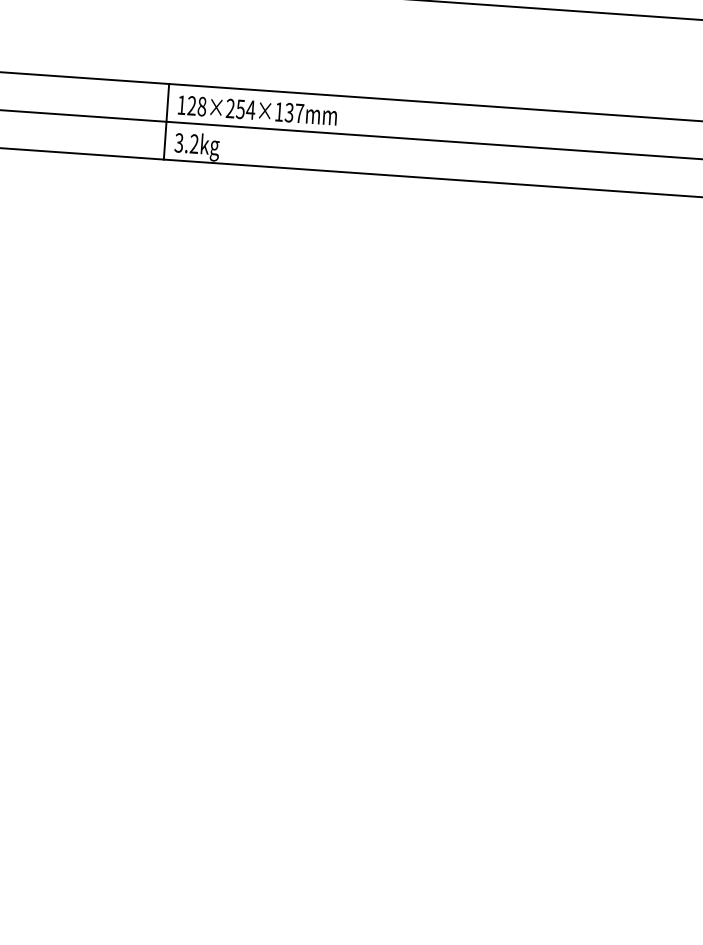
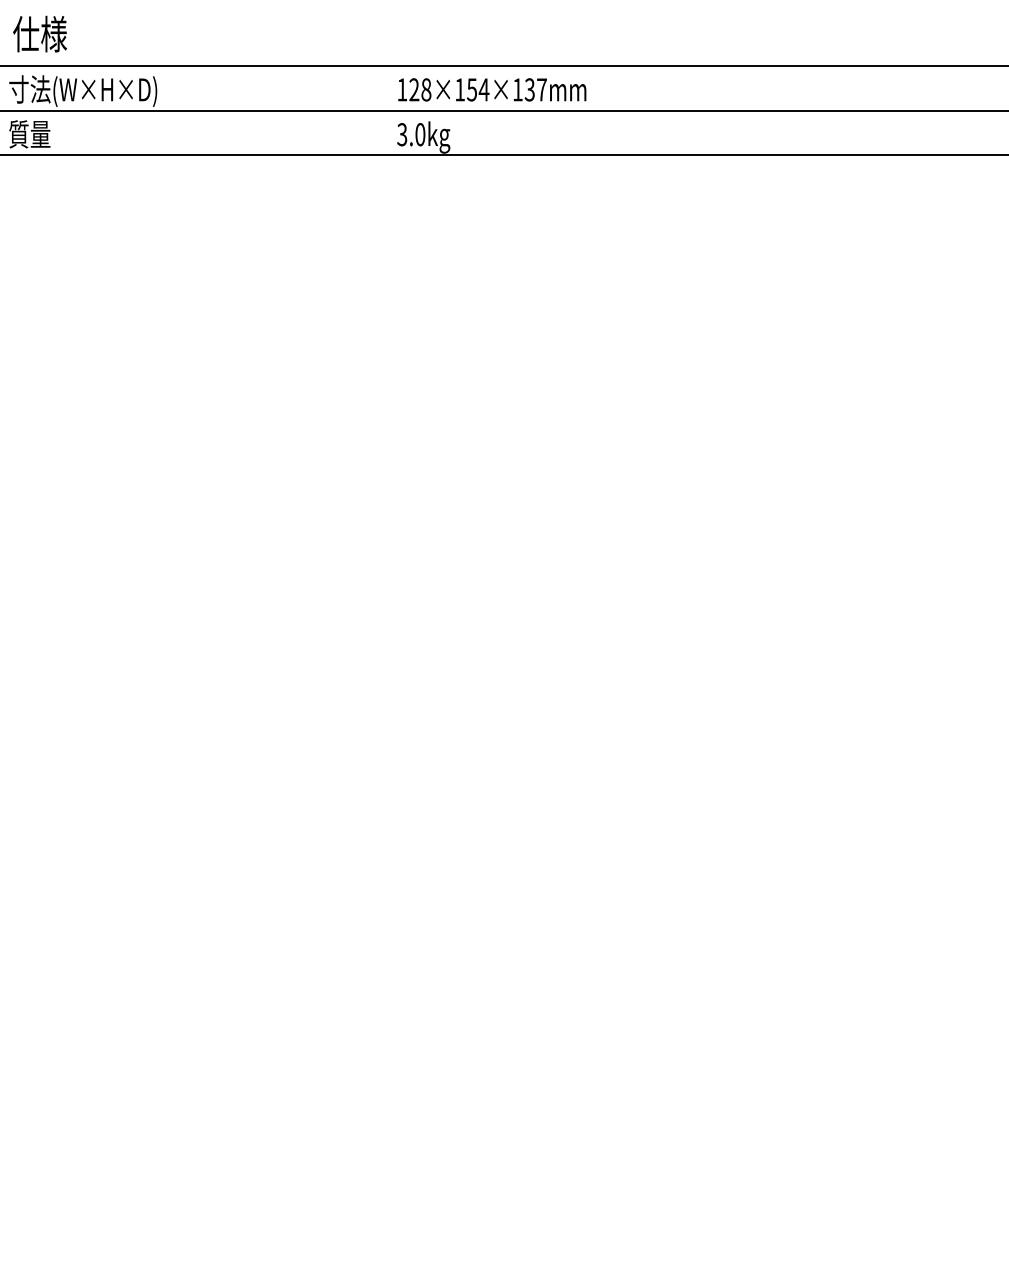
text: (230, 108) -> (460, 89), 128×254×137mm -> 128×154×137mm
line: (166, 121) -> (385, 110), removed
text: (194, 143) -> (420, 134), 3.2kg -> 3.0kg

